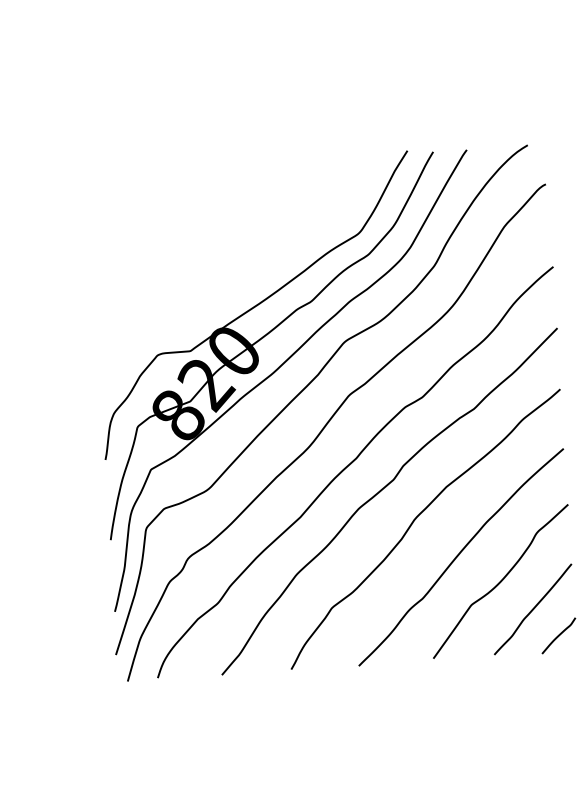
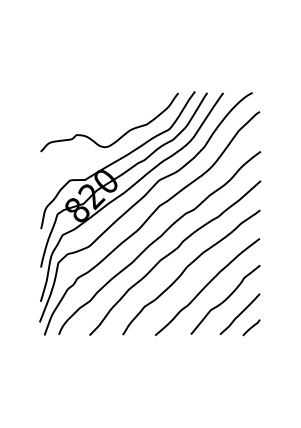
curve: (260, 253) -> (121, 135), added

